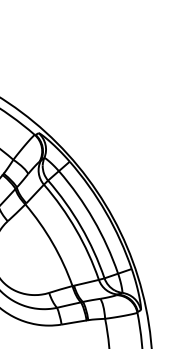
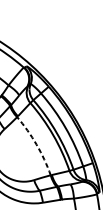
arc: (52, 243) -> (36, 144), solid -> dashed

